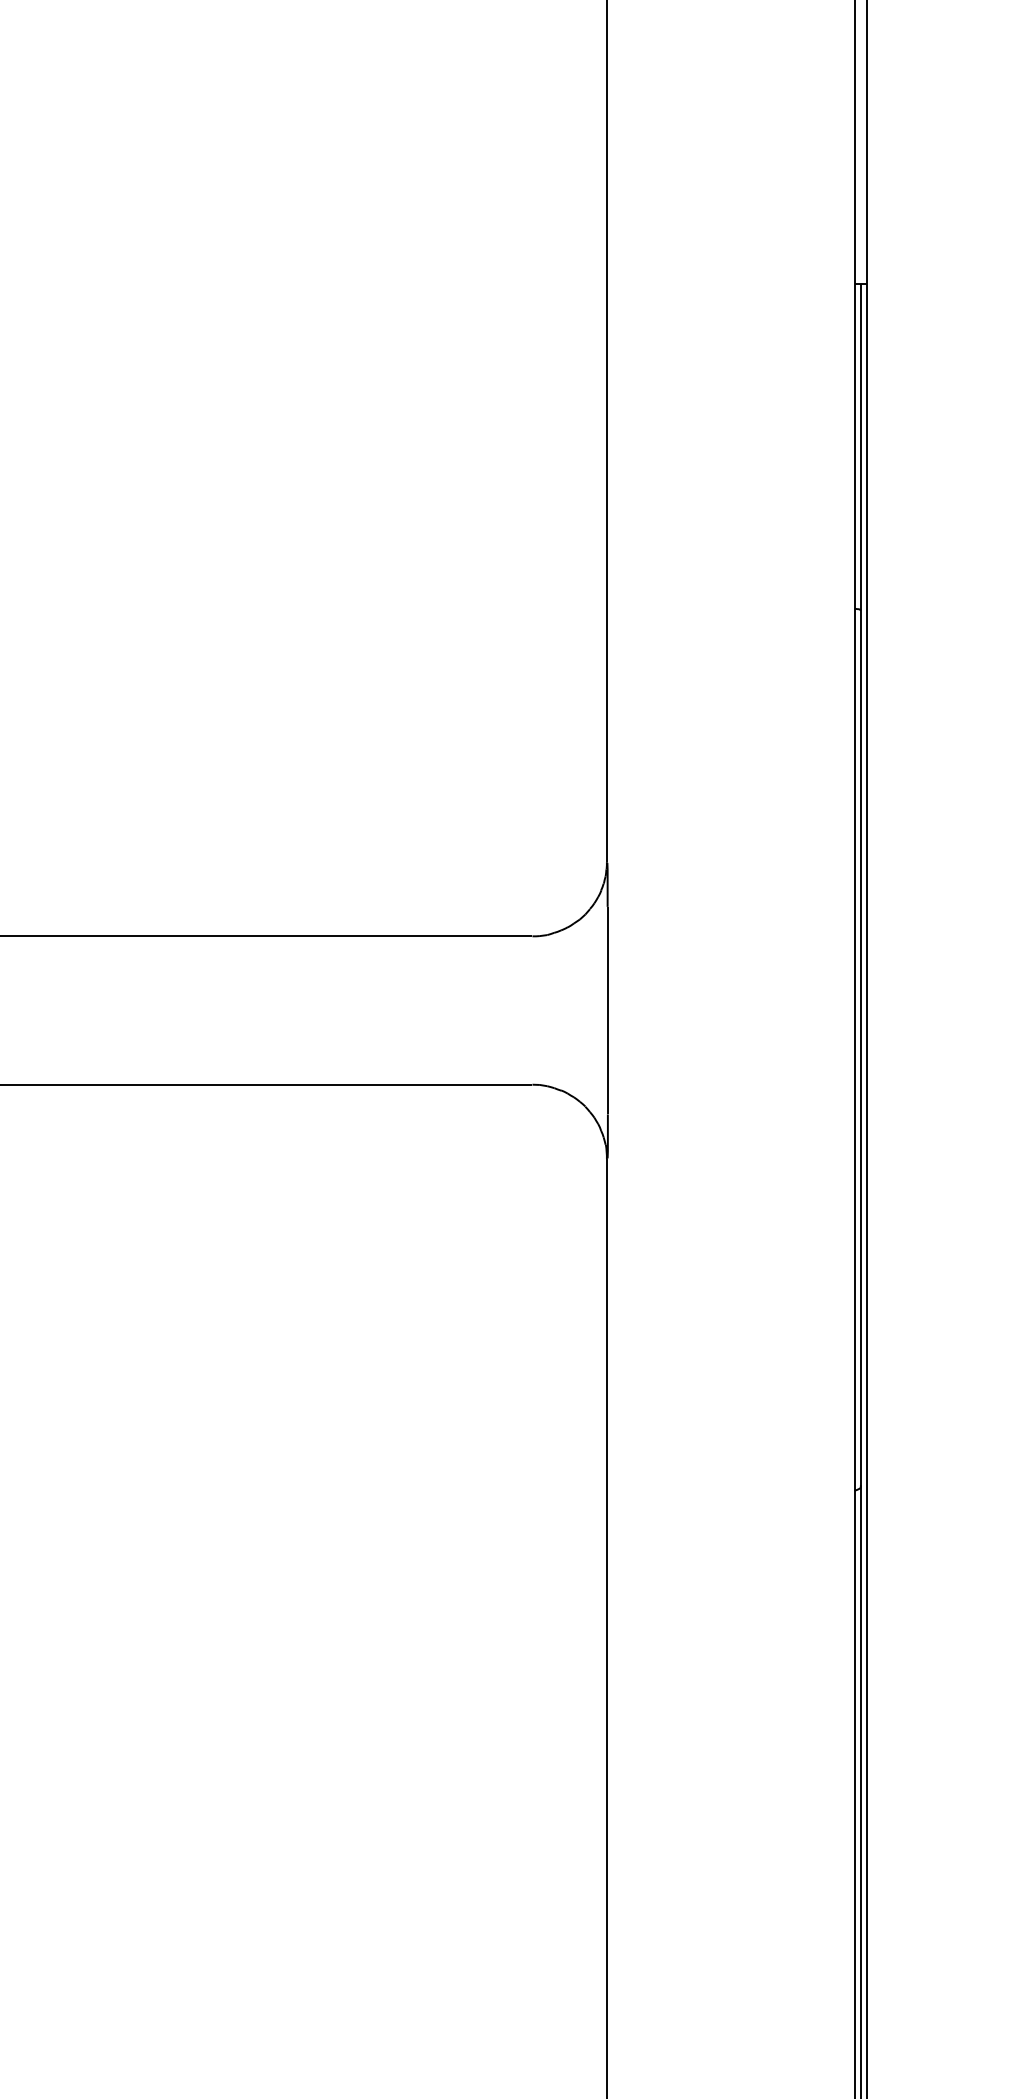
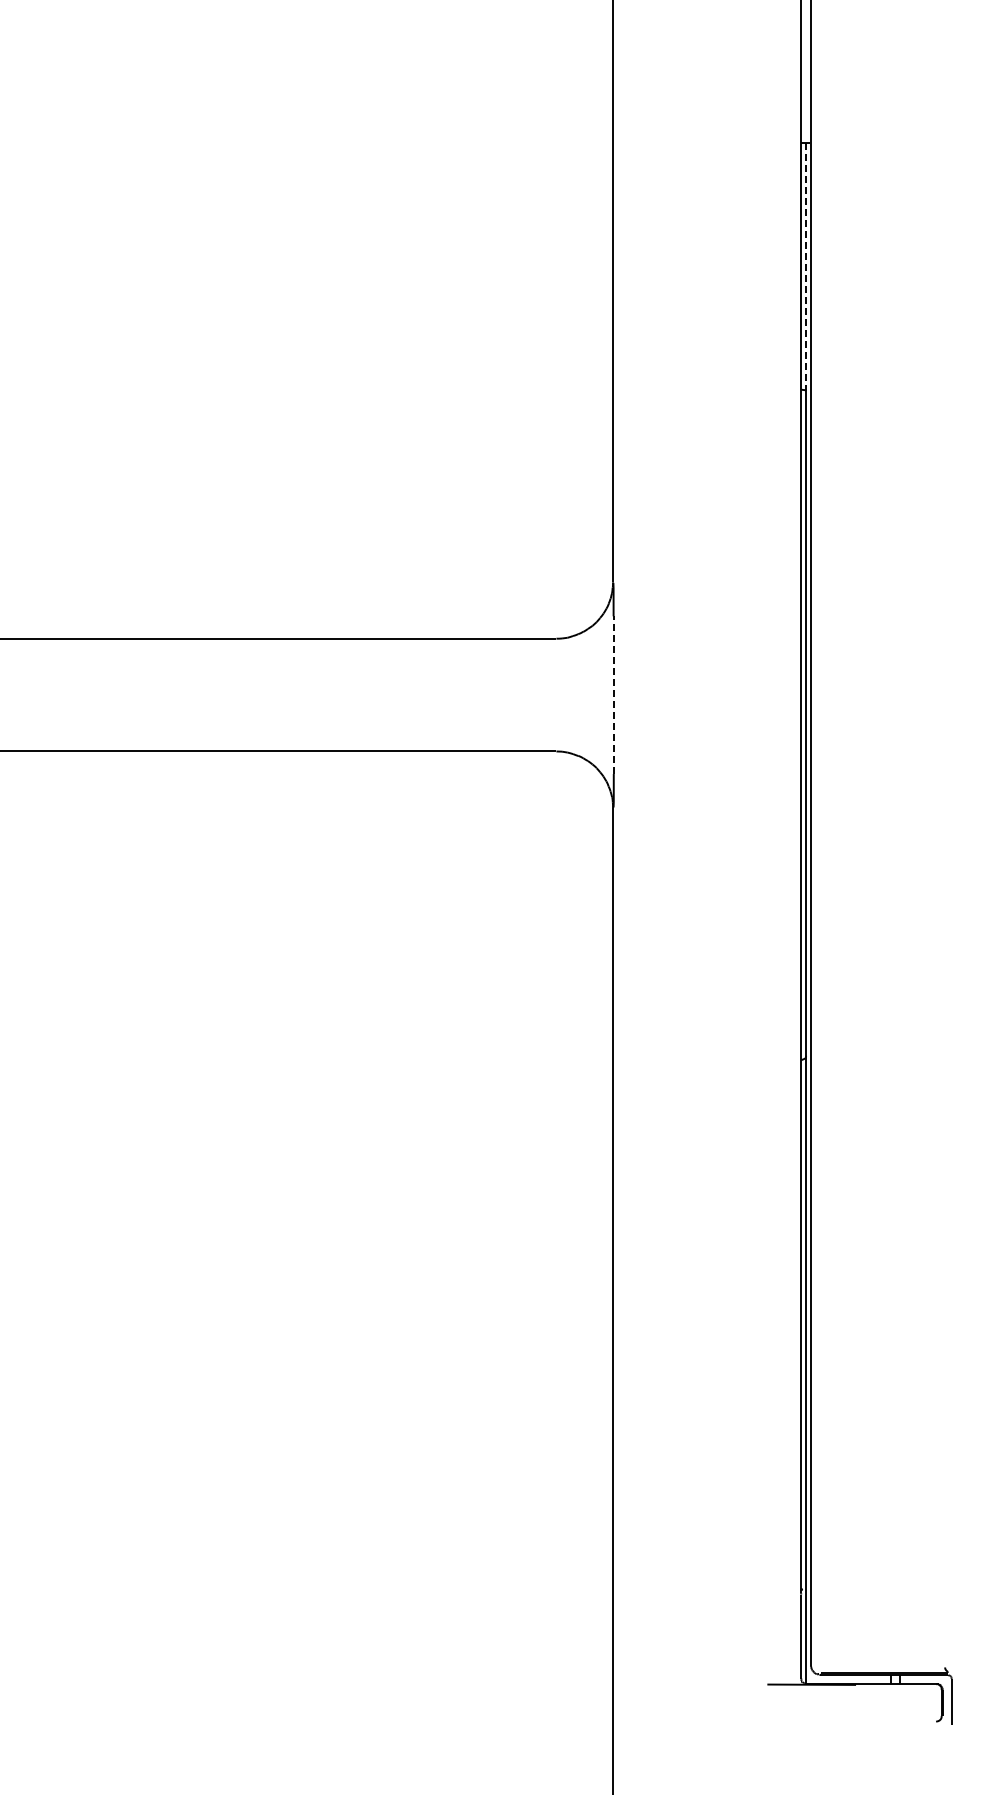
line: (861, 447) -> (806, 267), solid -> dashed
line: (607, 1011) -> (613, 695), solid -> dashed

